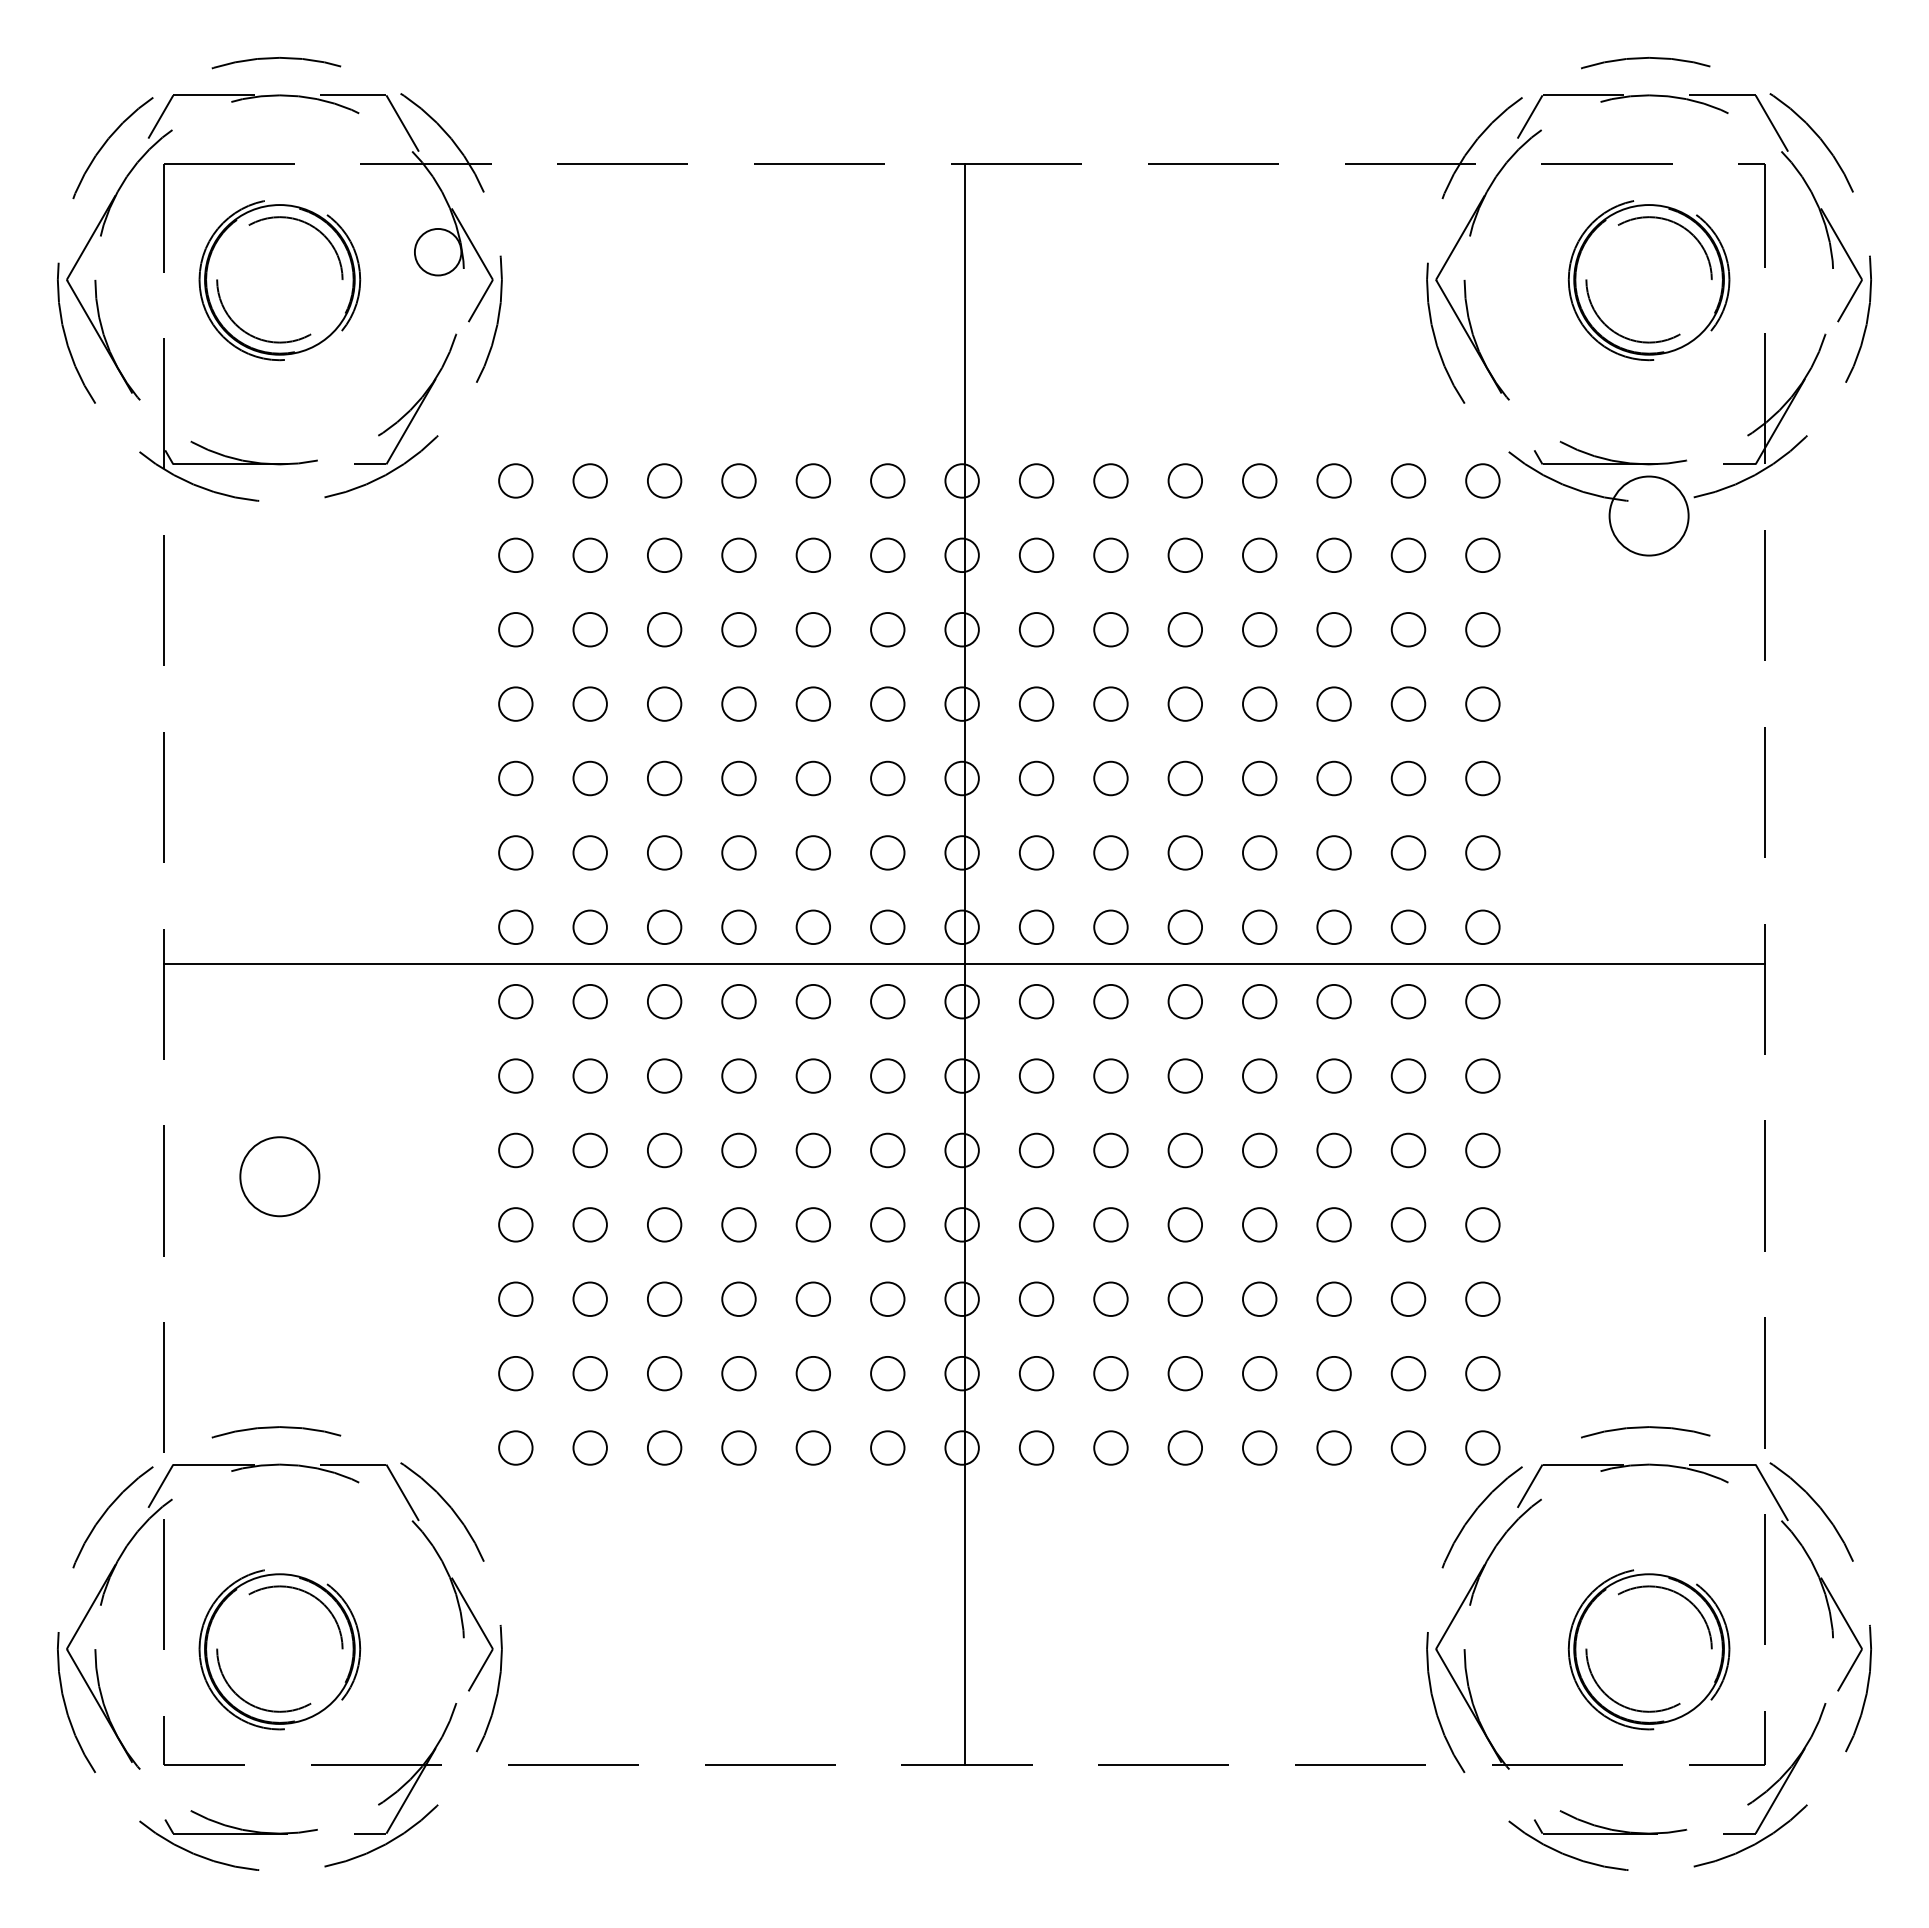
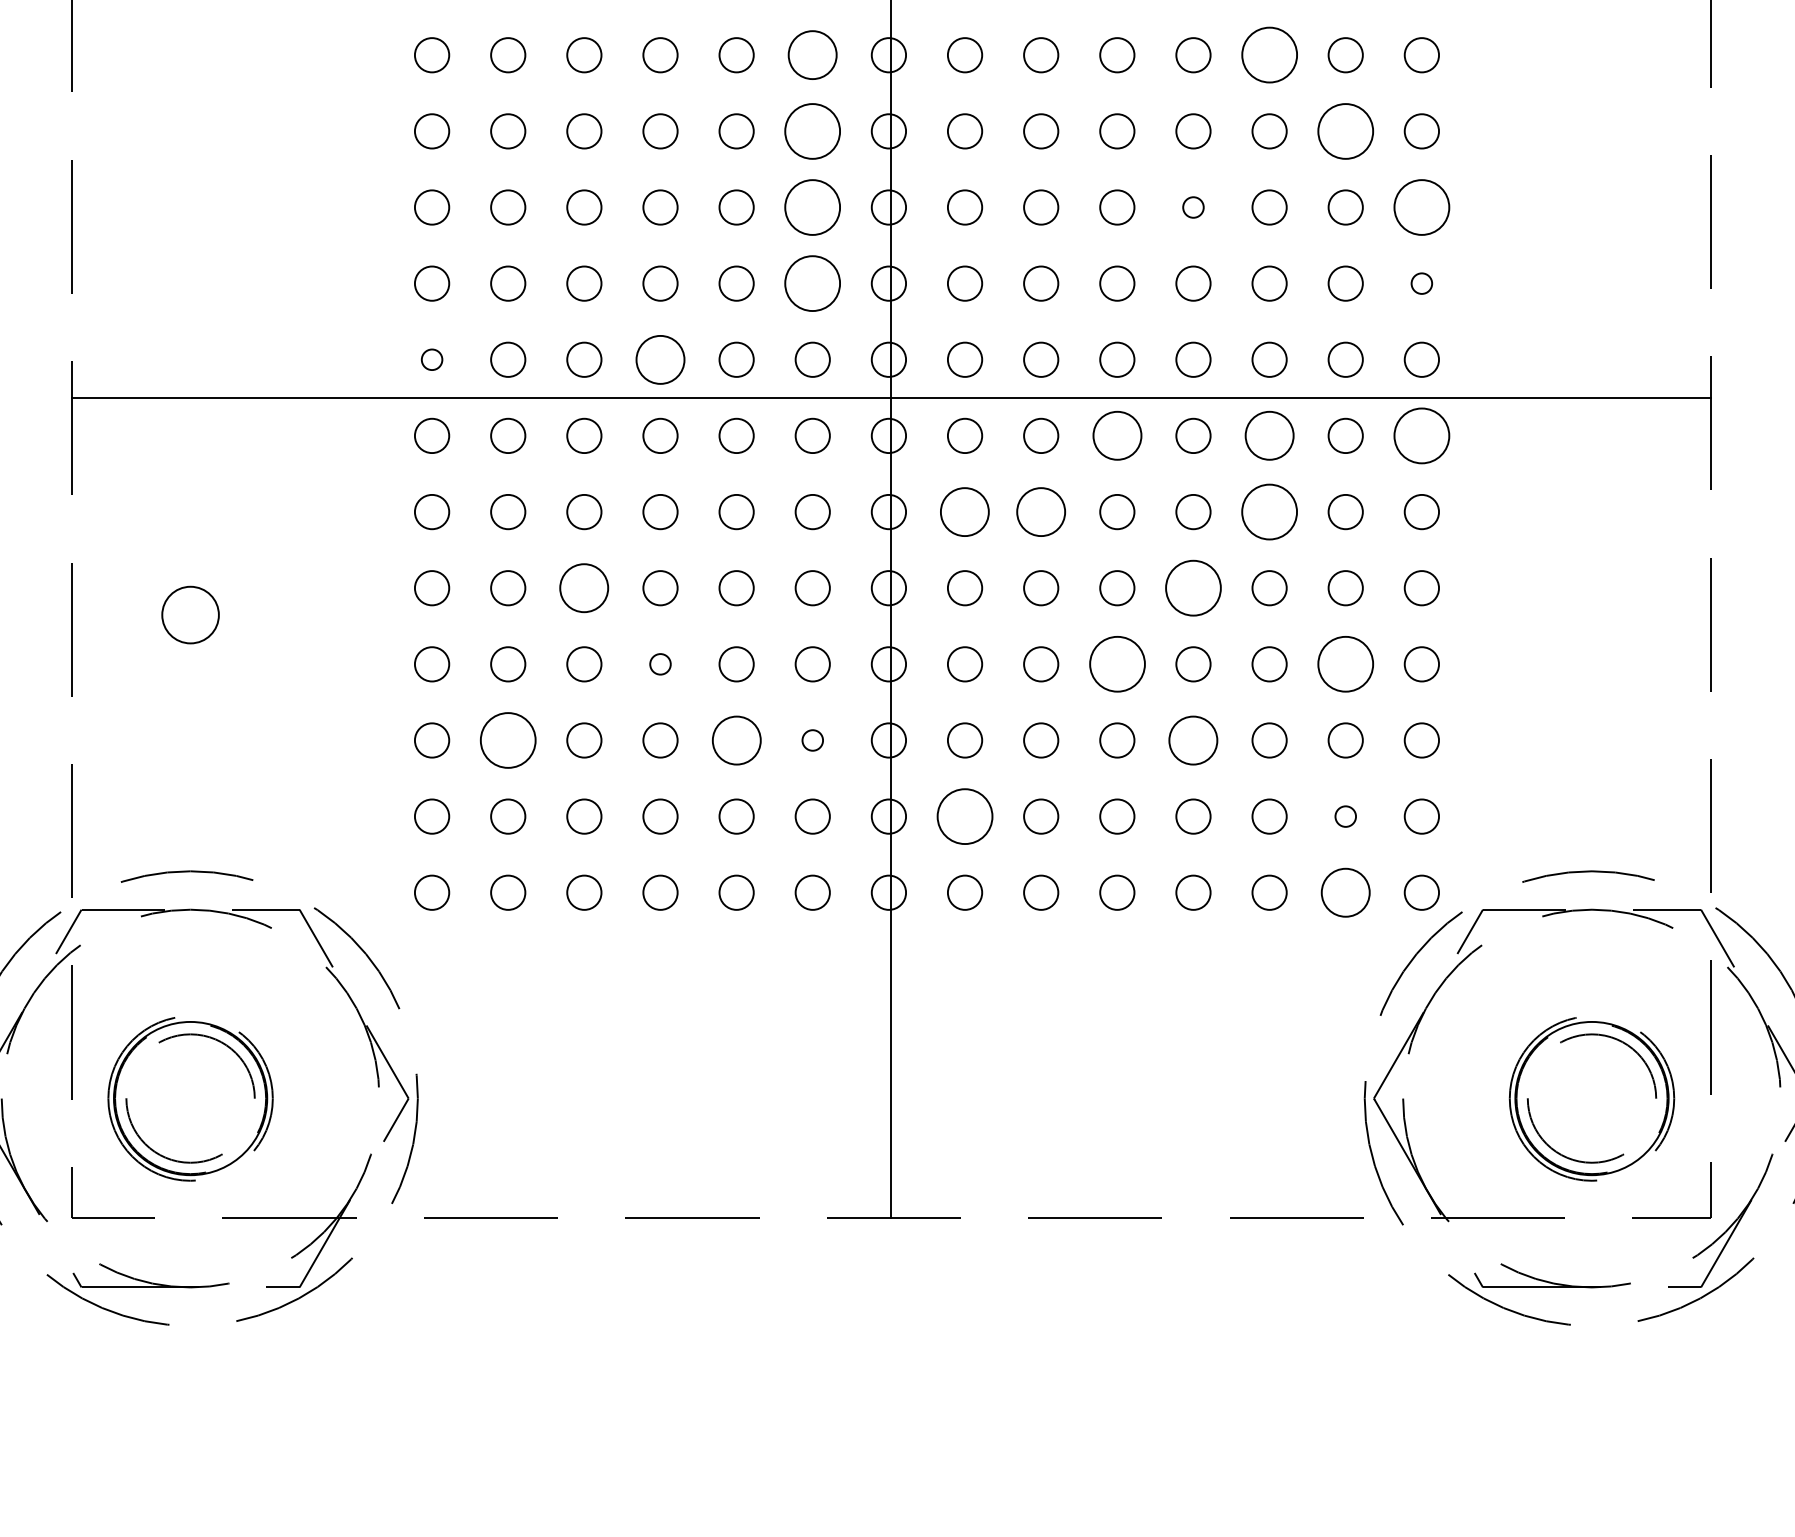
circle: (887, 629) -> (812, 54), size x1.4
circle: (1333, 629) -> (1268, 54), size x1.6
circle: (887, 703) -> (812, 130), size x1.6
circle: (1408, 703) -> (1345, 130), size x1.6
circle: (887, 778) -> (812, 207), size x1.6
circle: (1259, 778) -> (1193, 207), size x0.6
circle: (1482, 778) -> (1421, 207), size x1.6
circle: (887, 852) -> (812, 283), size x1.6
circle: (1482, 852) -> (1421, 283), size x0.6
circle: (738, 926) -> (659, 358), size x1.4
circle: (515, 927) -> (431, 360), size x0.6
circle: (1184, 1001) -> (1116, 435), size x1.4
circle: (1333, 1001) -> (1268, 435), size x1.4
circle: (1482, 1001) -> (1421, 435), size x1.6
circle: (1036, 1075) -> (964, 511), size x1.4
circle: (1110, 1075) -> (1040, 511), size x1.4
circle: (1333, 1075) -> (1268, 511), size x1.6
circle: (664, 1150) -> (584, 588), size x1.4
circle: (1259, 1150) -> (1193, 588), size x1.6
circle: (279, 1176) -> (190, 614), size x0.7
circle: (738, 1224) -> (659, 663), size x0.6
circle: (1184, 1224) -> (1116, 663), size x1.6
circle: (1408, 1224) -> (1345, 663), size x1.6
circle: (589, 1298) -> (507, 739), size x1.6
circle: (812, 1298) -> (735, 739), size x1.4
circle: (887, 1298) -> (812, 739), size x0.6
circle: (1259, 1298) -> (1193, 739), size x1.4
circle: (1036, 1373) -> (964, 816), size x1.6
circle: (1408, 1373) -> (1345, 816), size x0.6
circle: (1408, 1447) -> (1345, 892), size x1.4

